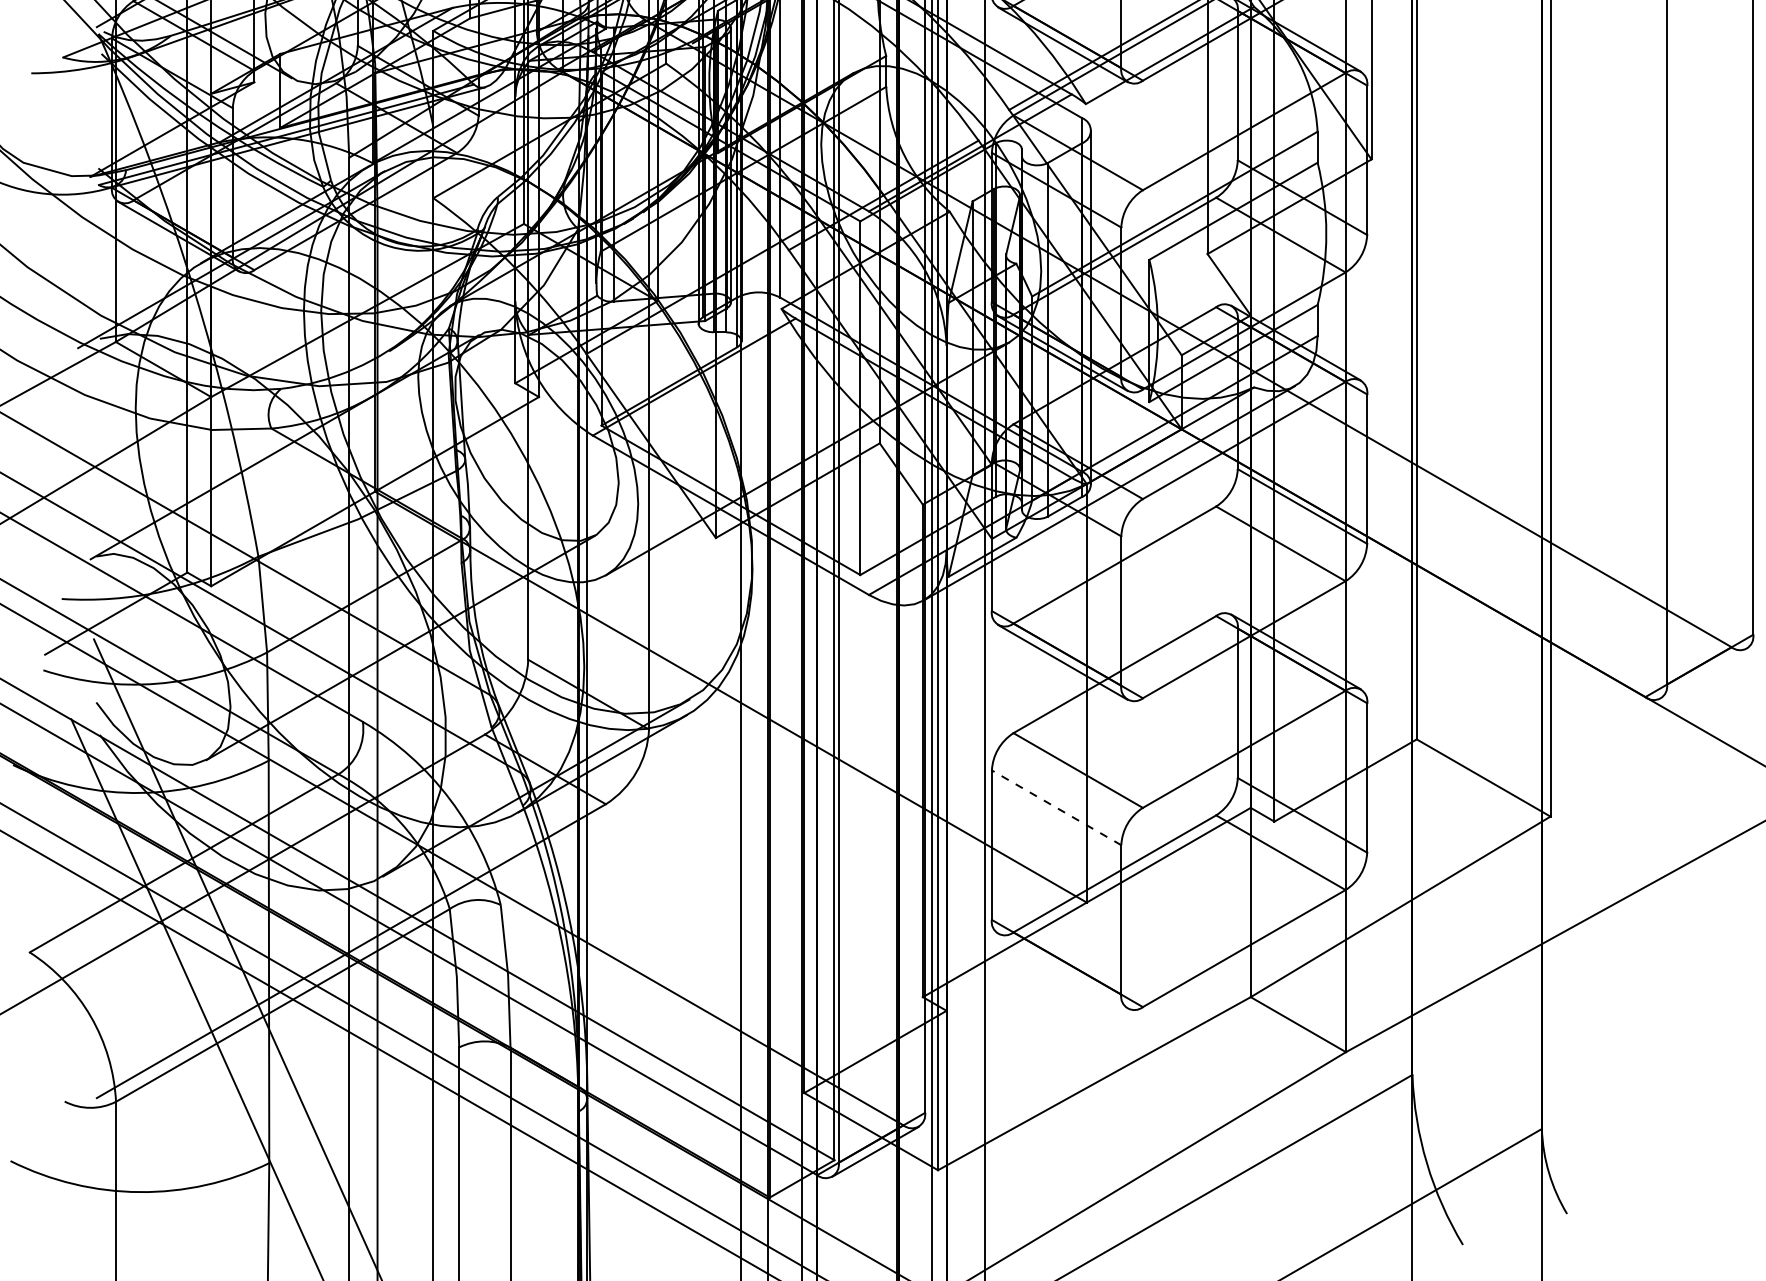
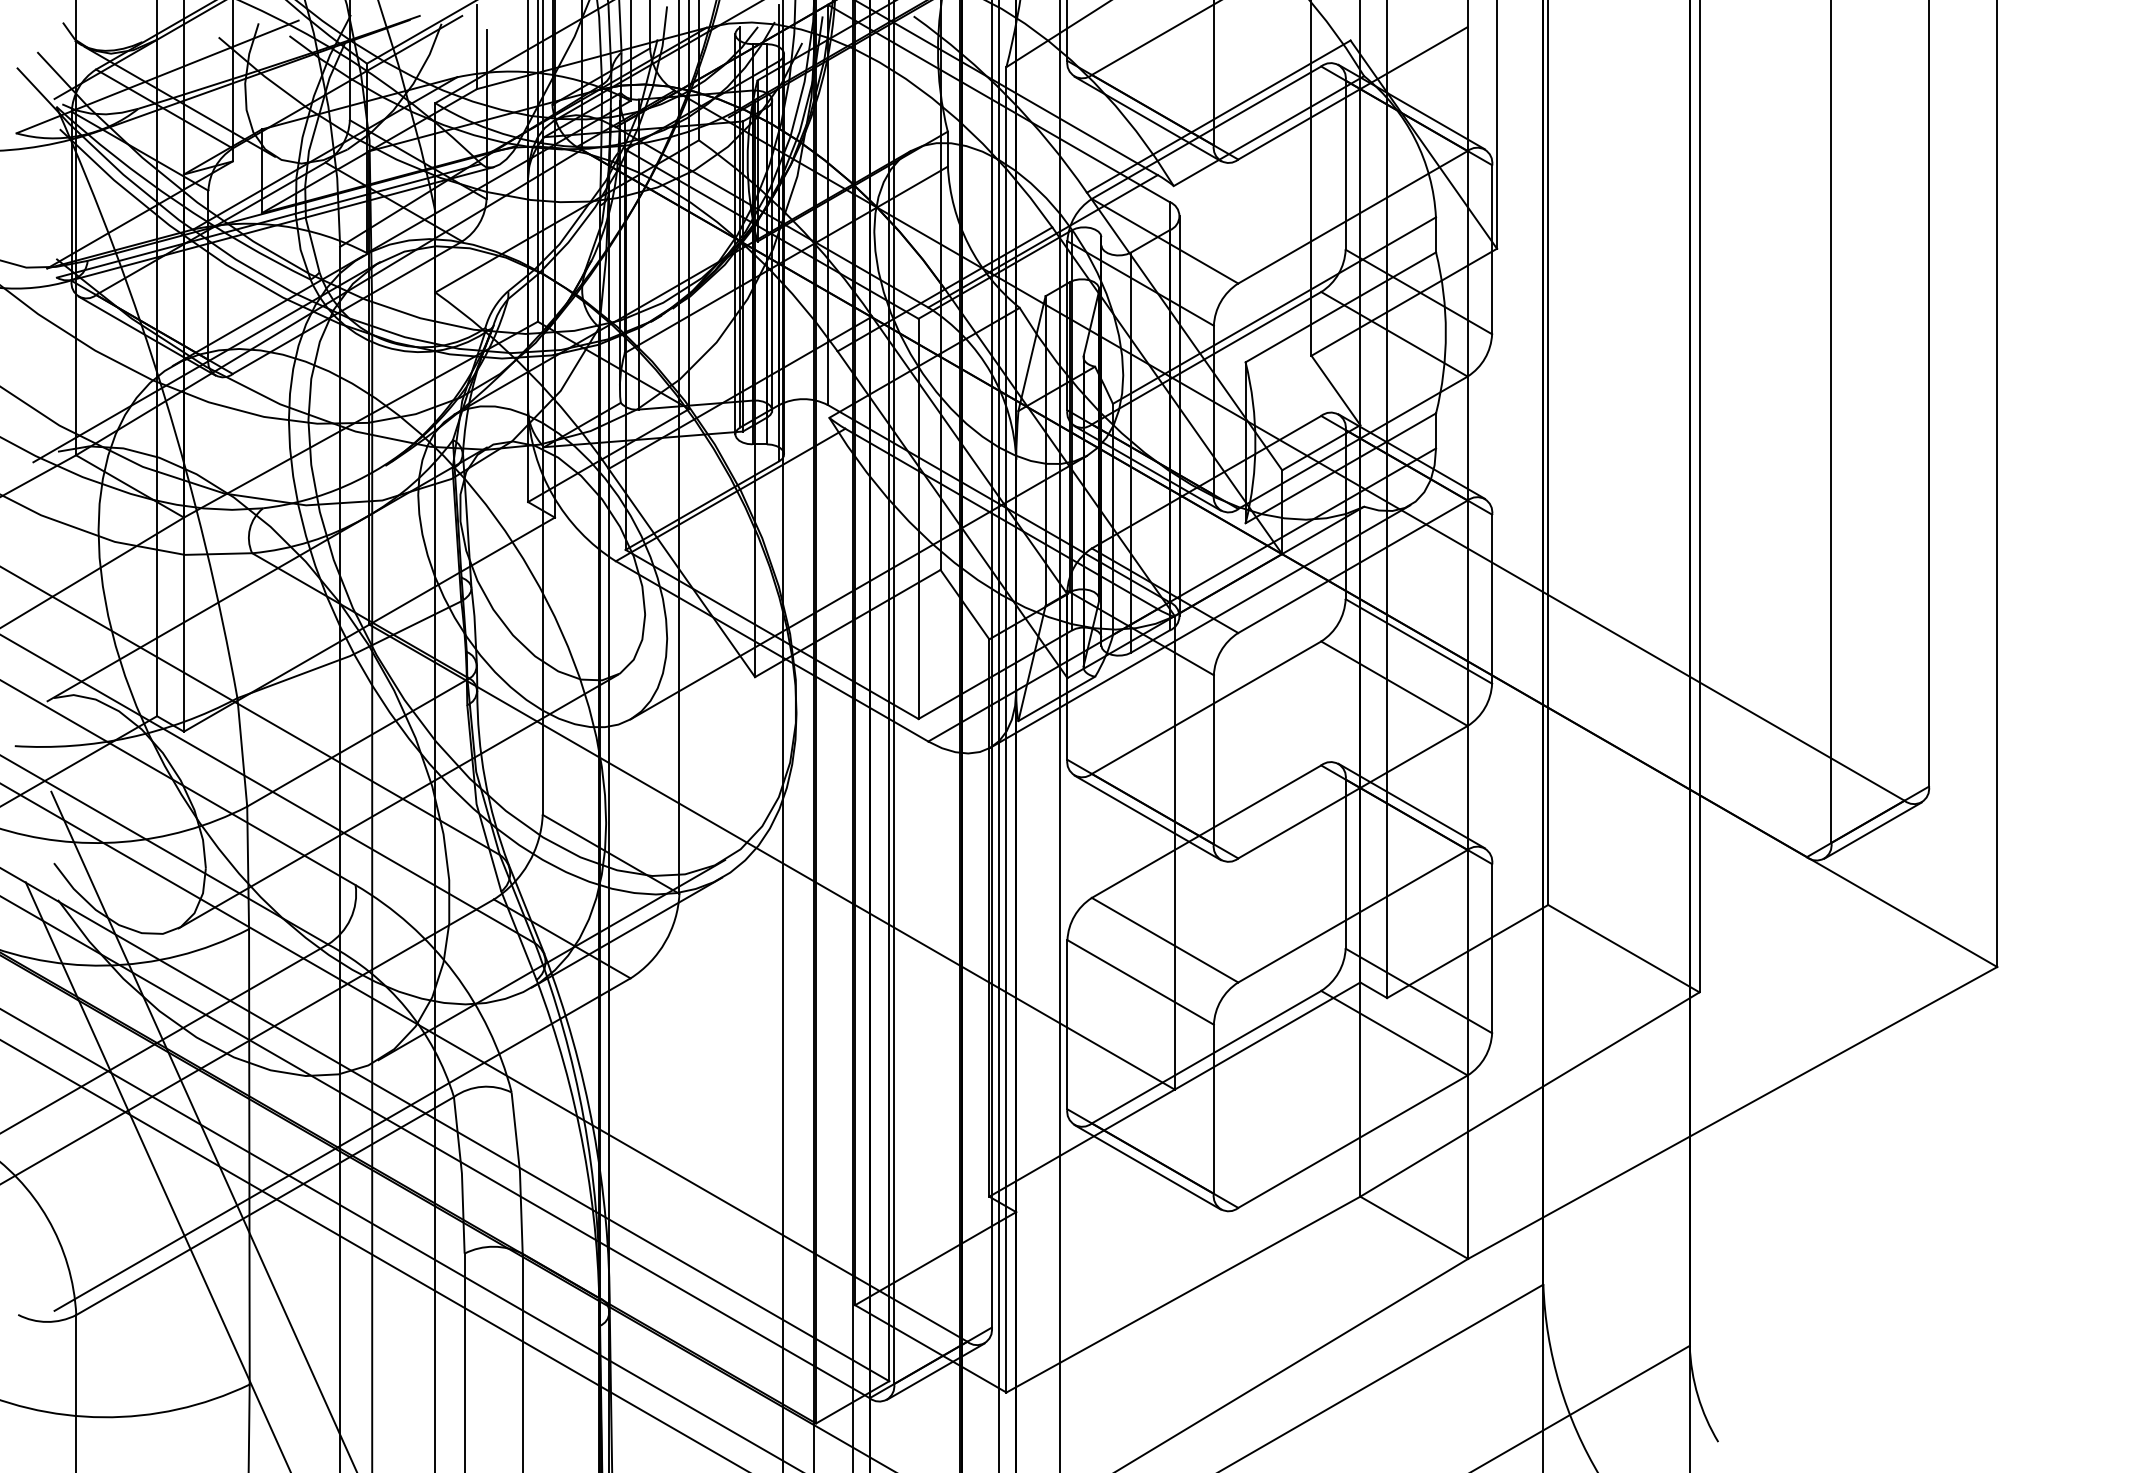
line: (1703, 673) -> (1872, 830), added
line: (1056, 807) -> (1140, 982), dashed -> solid
line: (1062, 971) -> (1147, 1167), added

